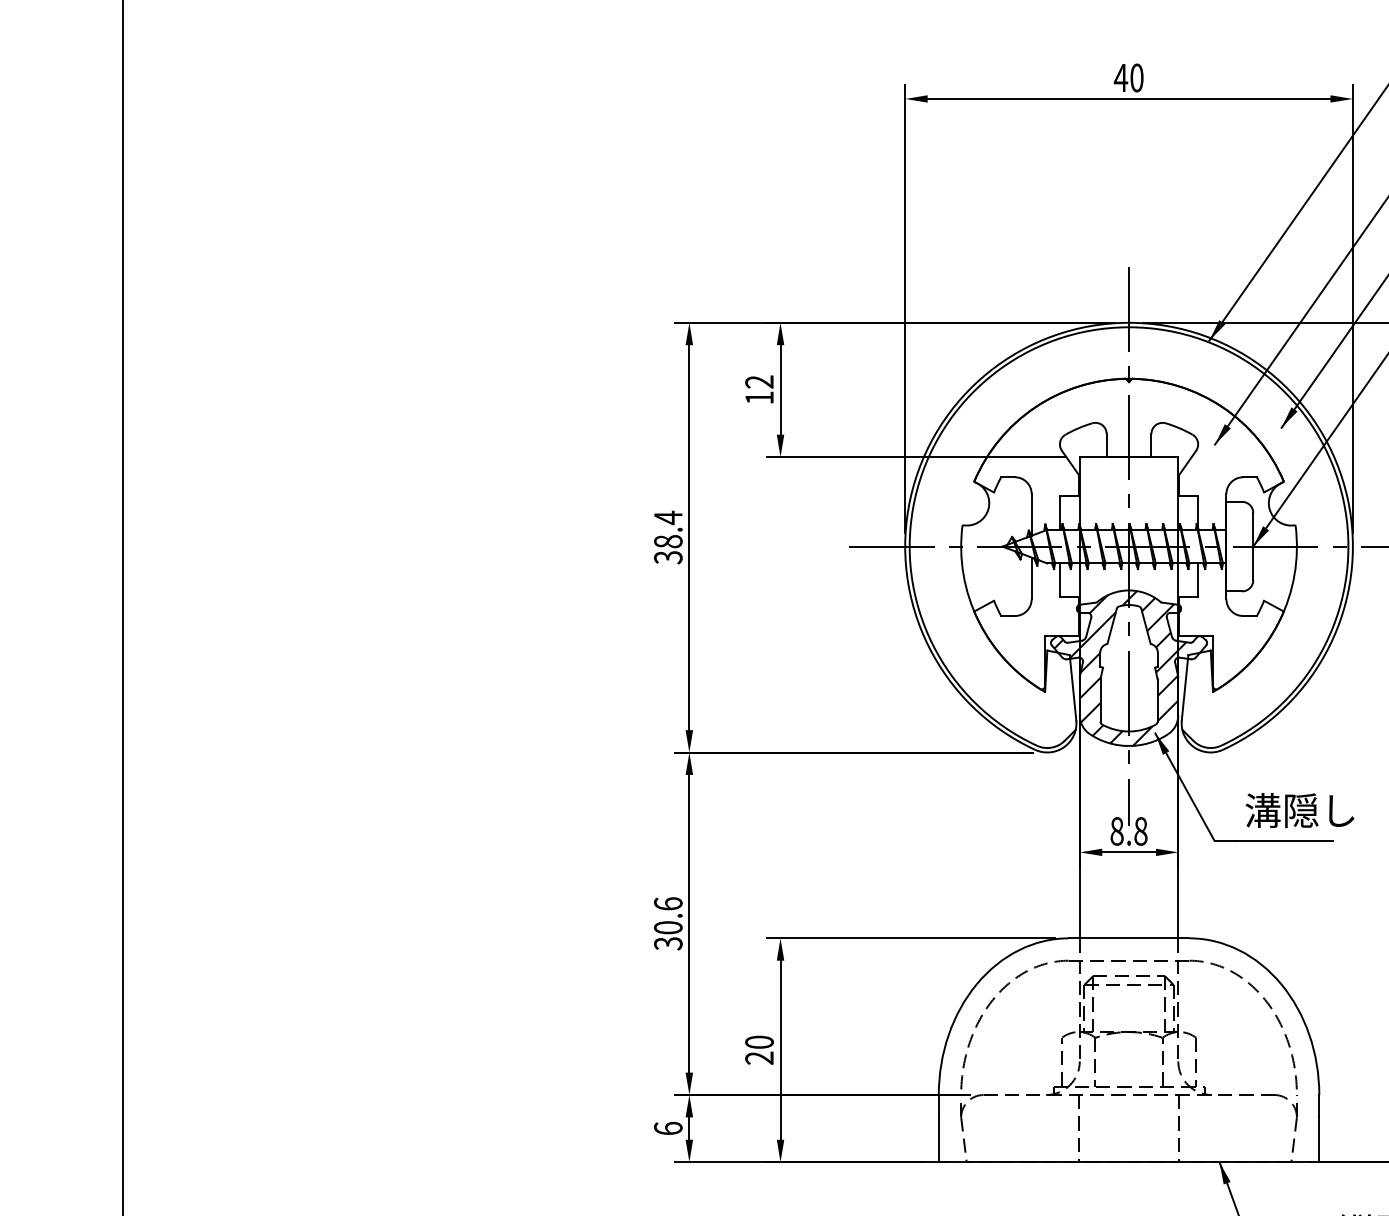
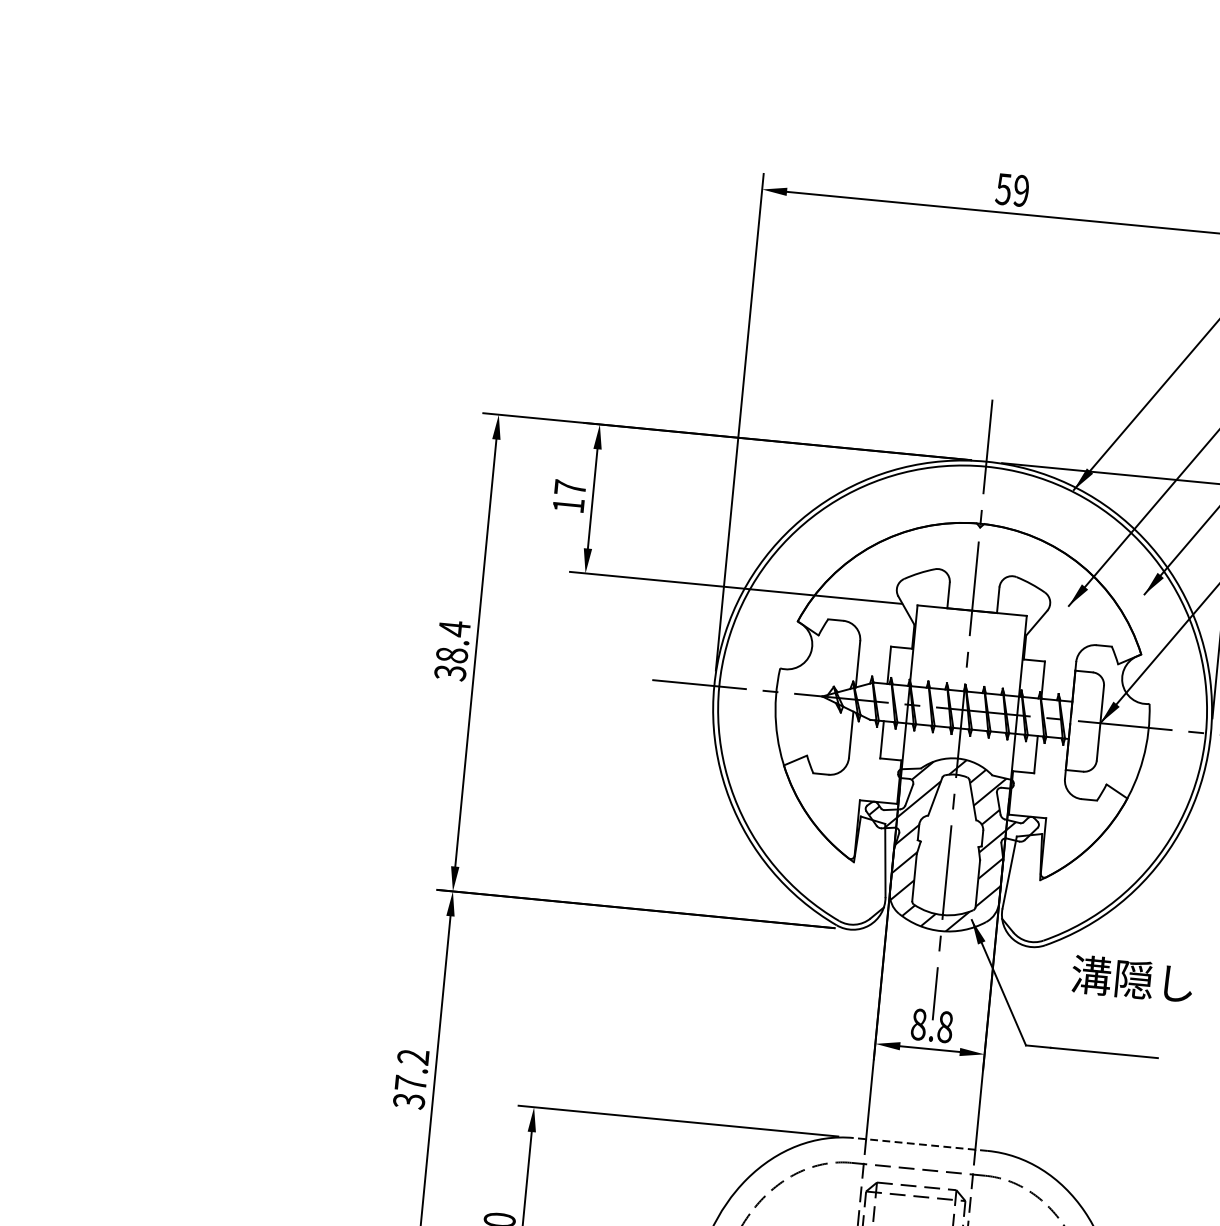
text: (1128, 77) -> (1012, 189), 40 -> 59
text: (759, 381) -> (570, 487), 12 -> 17
text: (1299, 810) -> (1131, 979), moved
text: (667, 915) -> (411, 1069), 30.6 -> 37.2
line: (1128, 938) -> (920, 1144), solid -> dashed

